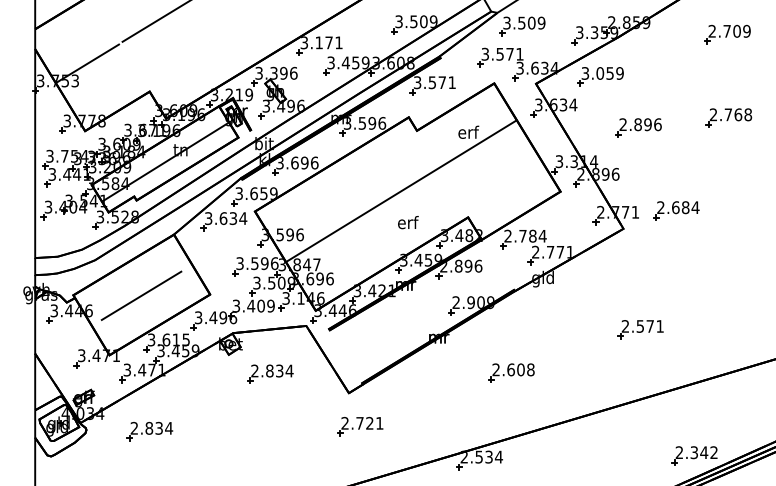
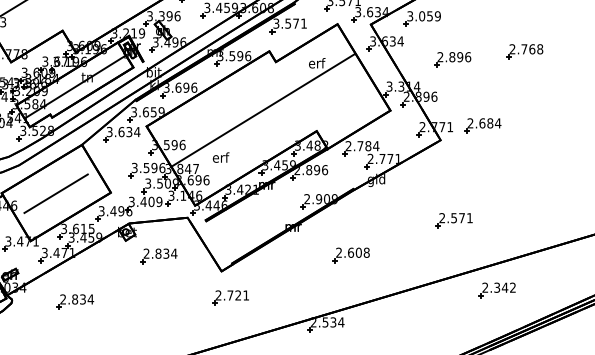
text: (408, 222) -> (221, 157), moved
part: (149, 431) -> (75, 301), moved
part: (694, 455) -> (497, 290), moved

